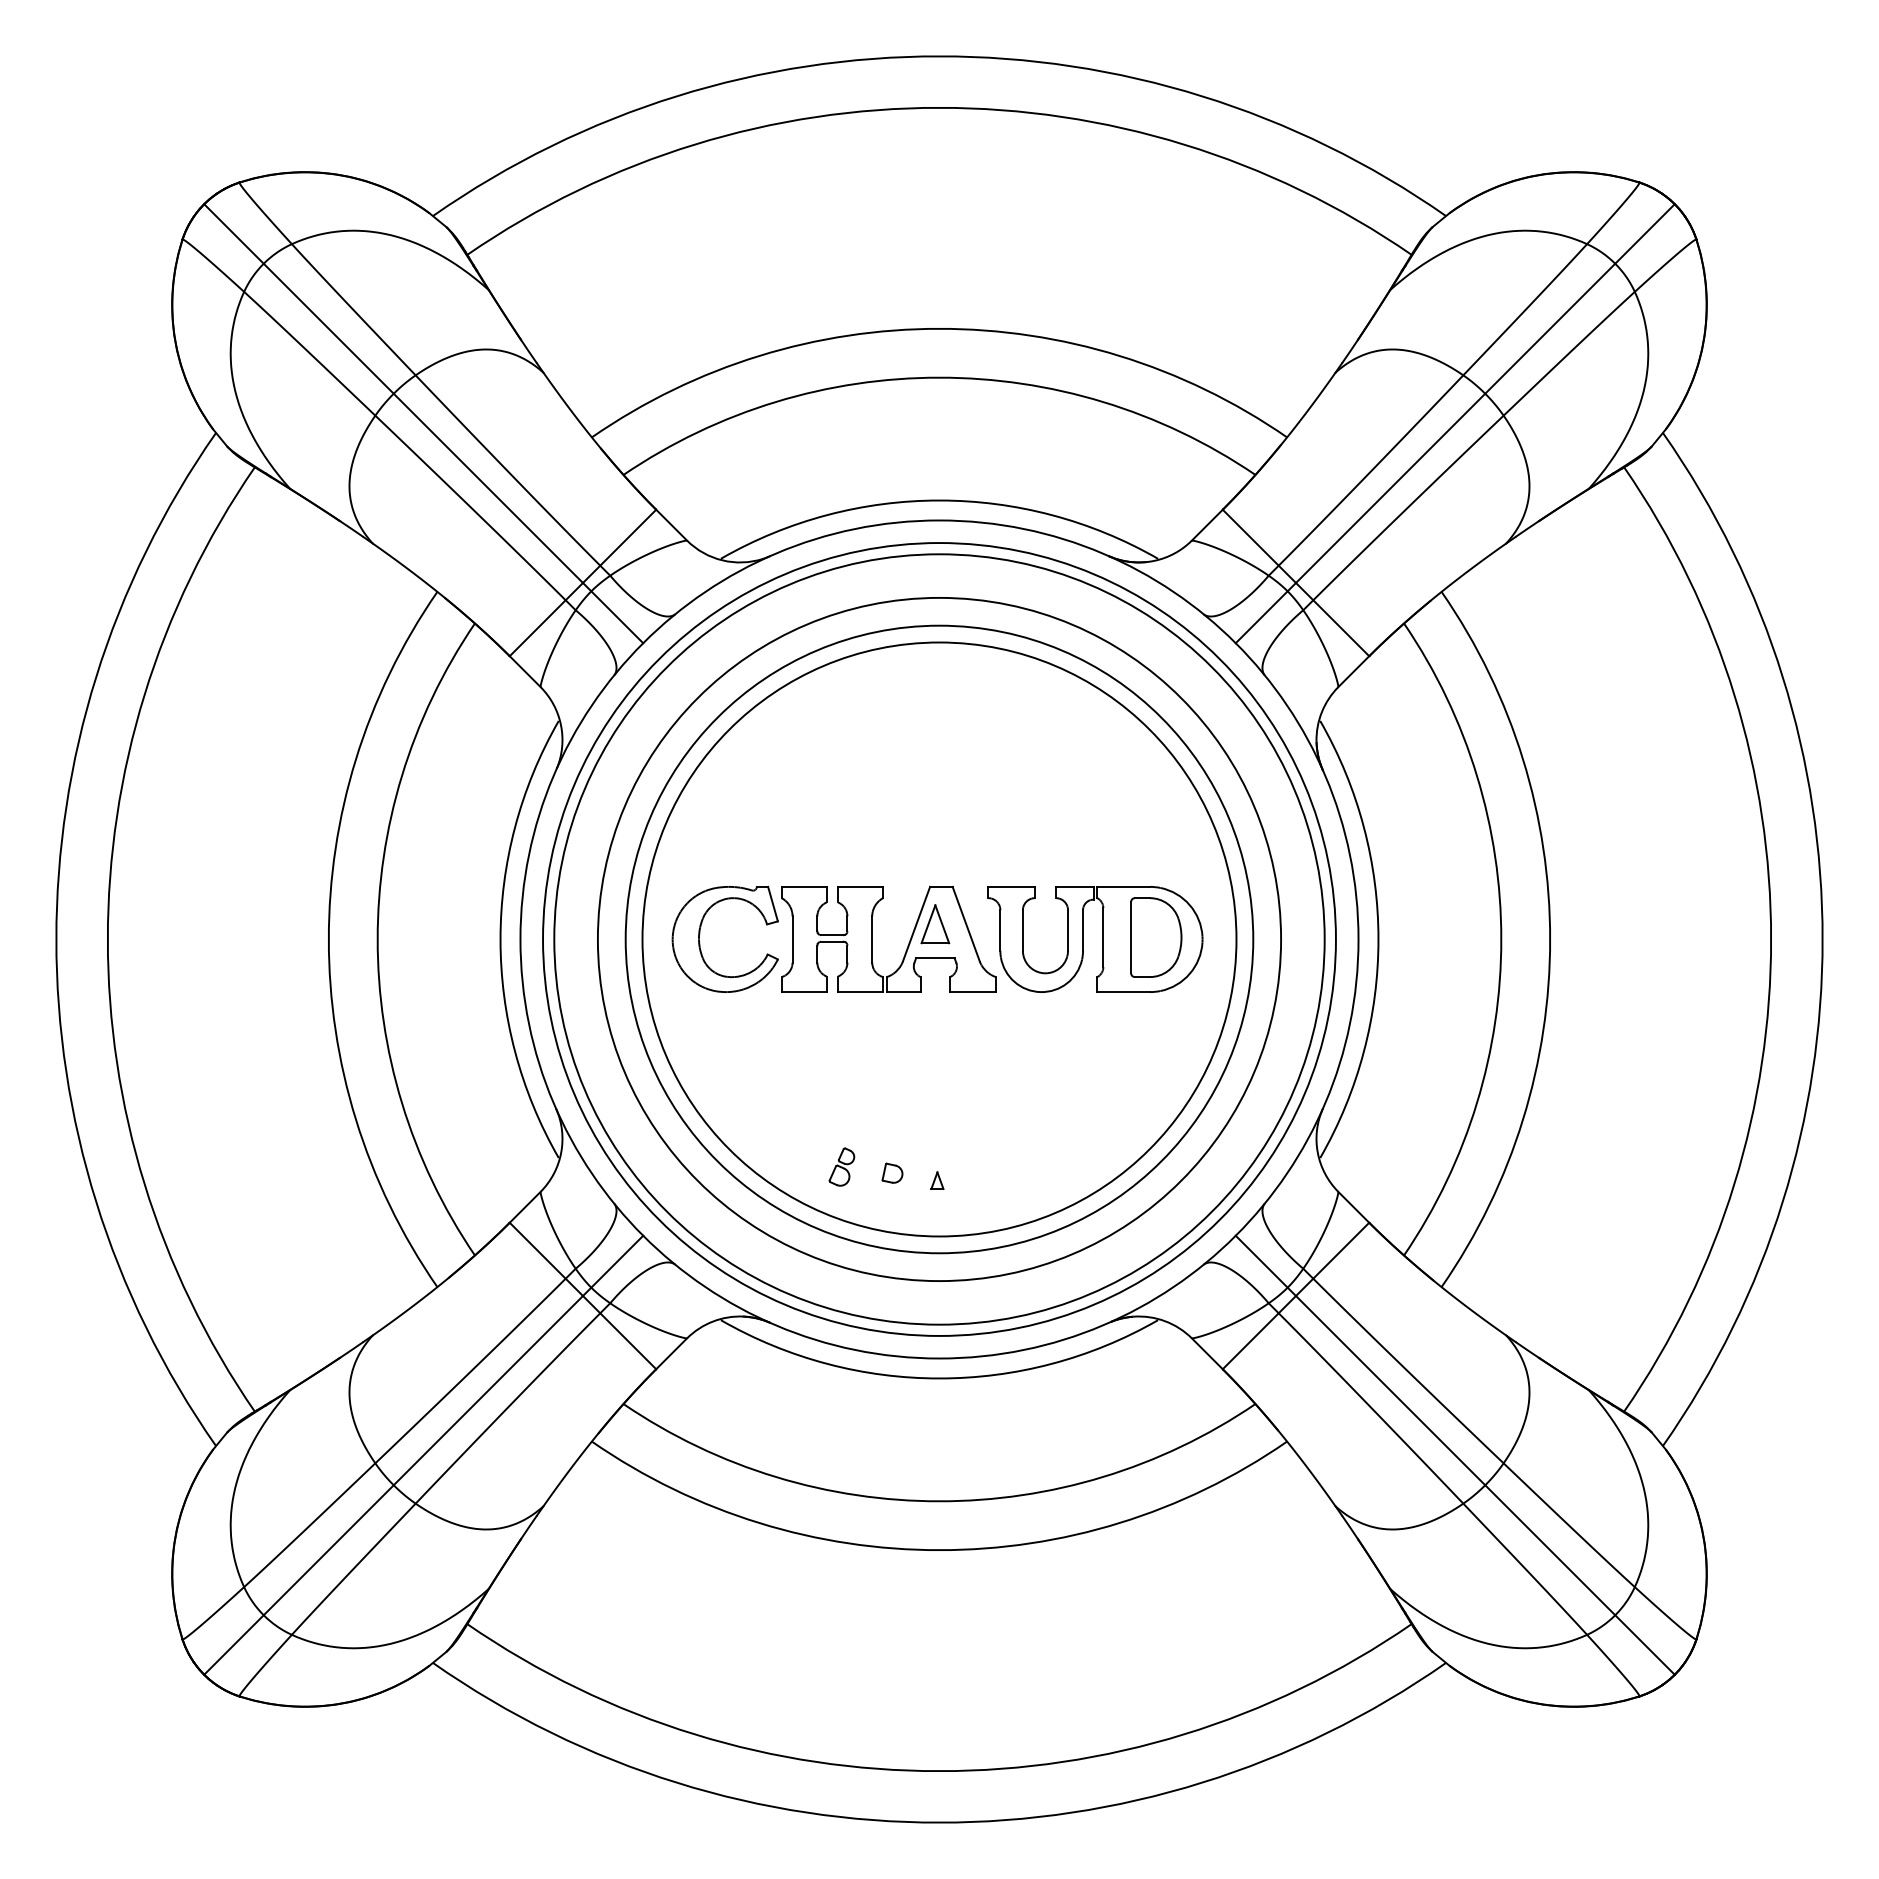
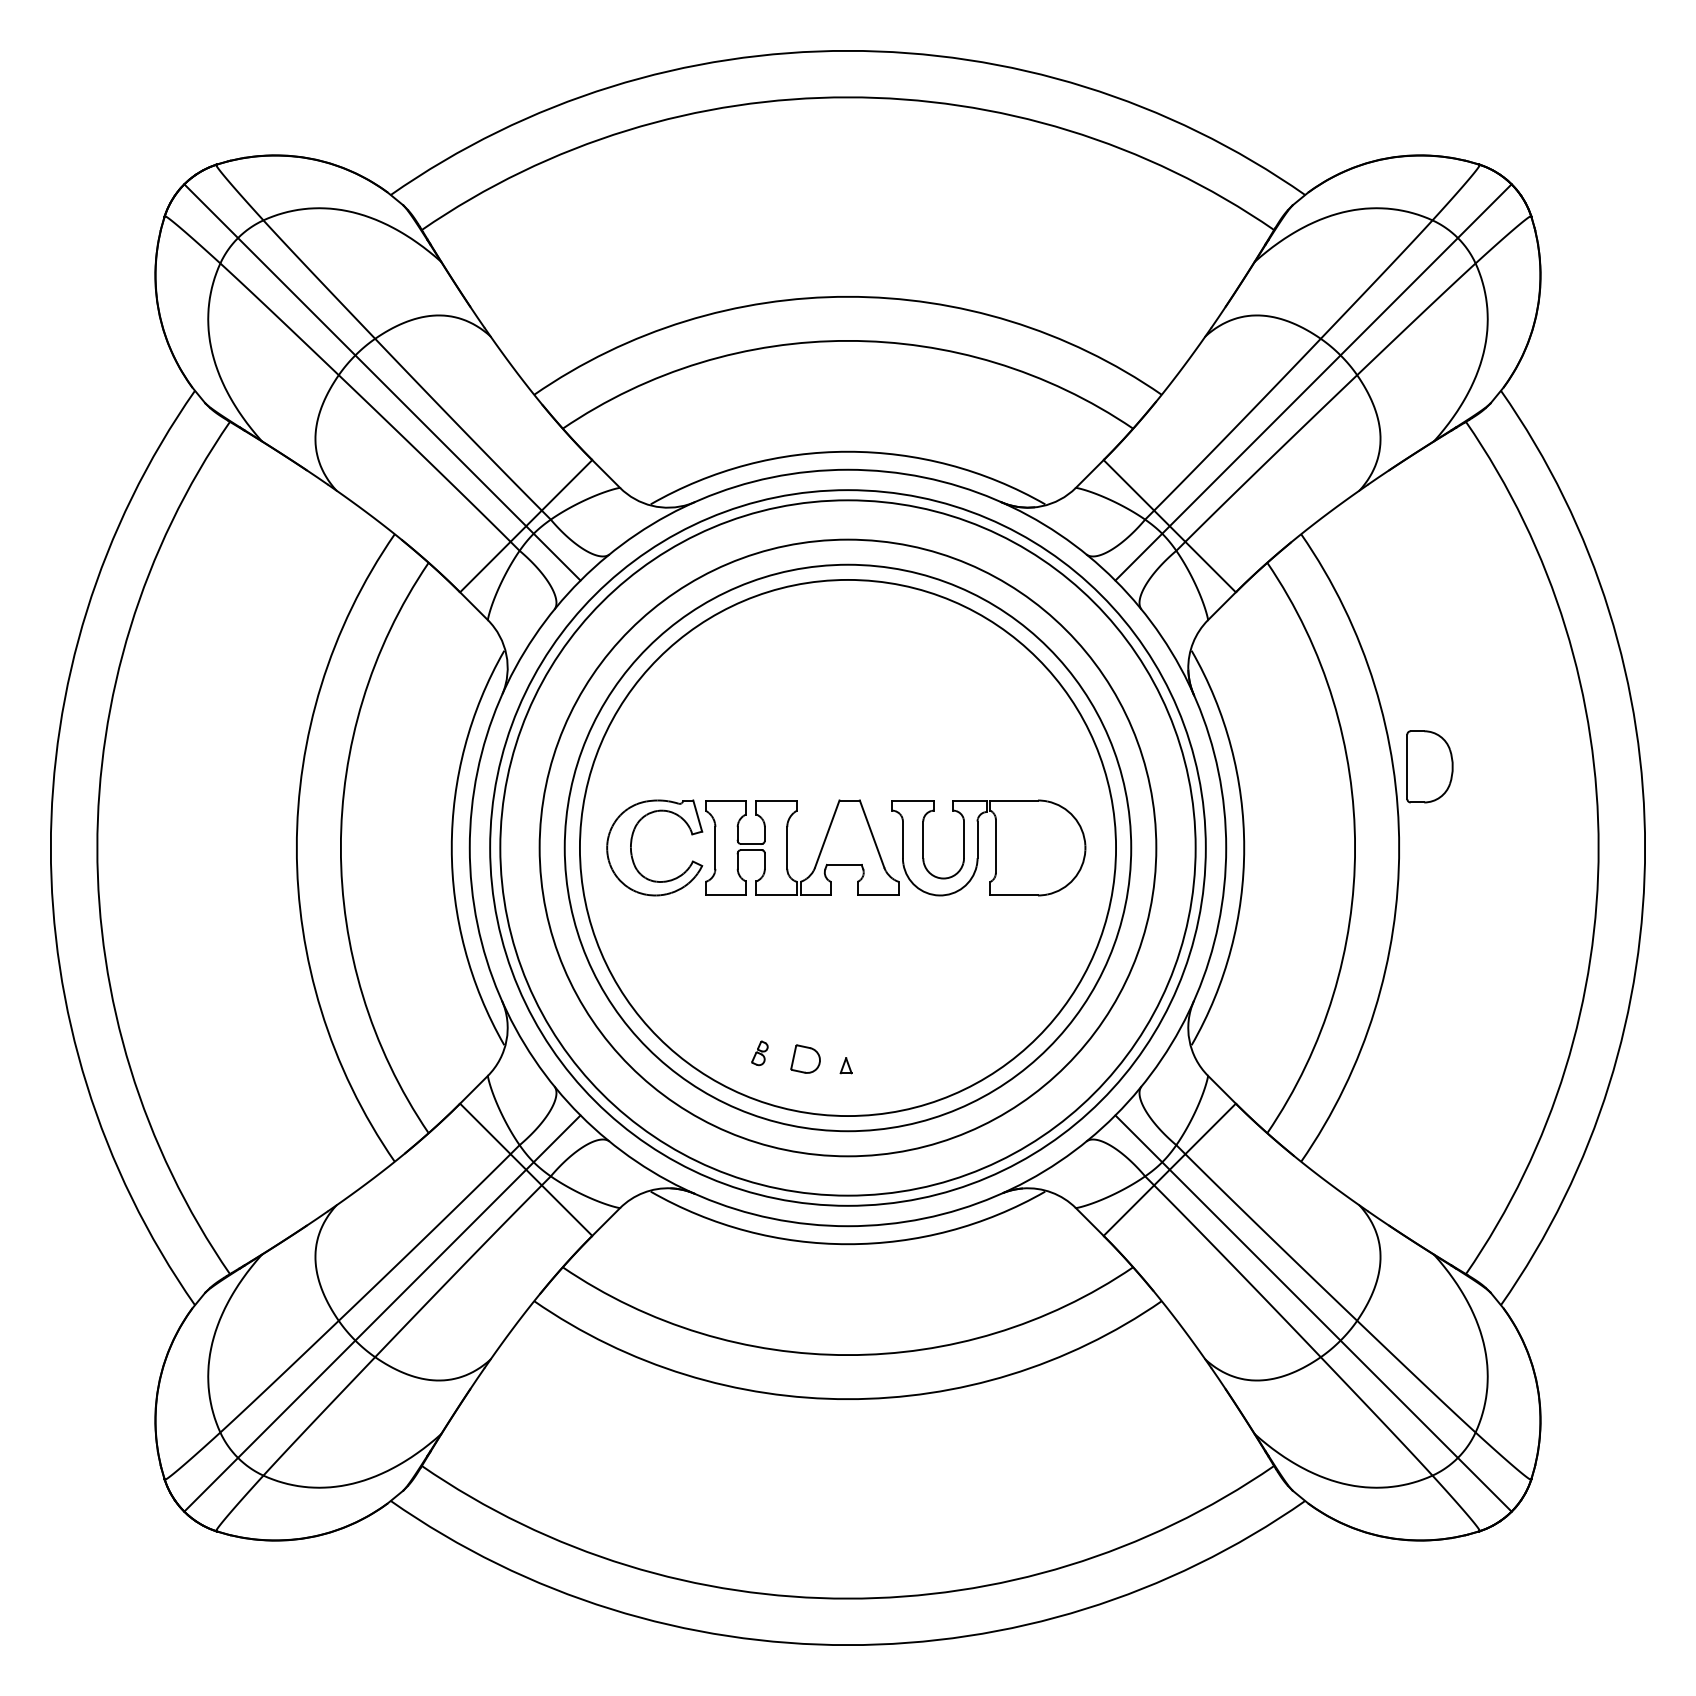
part: (935, 924) -> (844, 834), removed
part: (1156, 937) -> (1430, 766), moved
part: (841, 1166) -> (759, 1052), size x0.7
part: (892, 1172) -> (805, 1058), size x1.6

